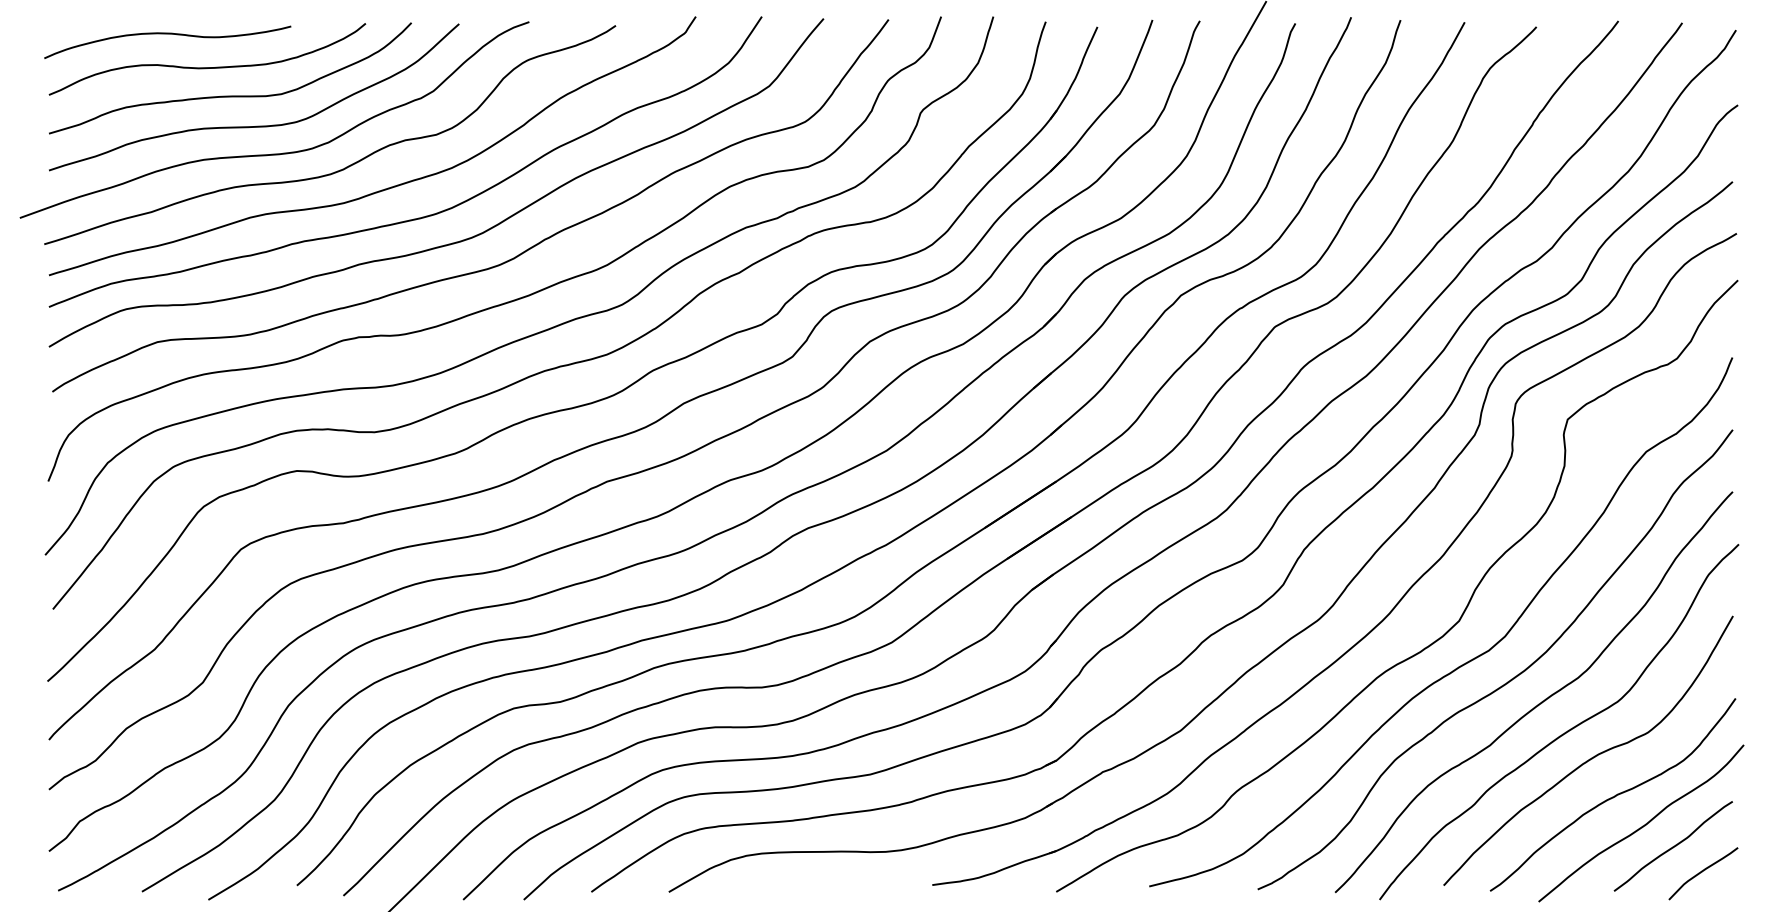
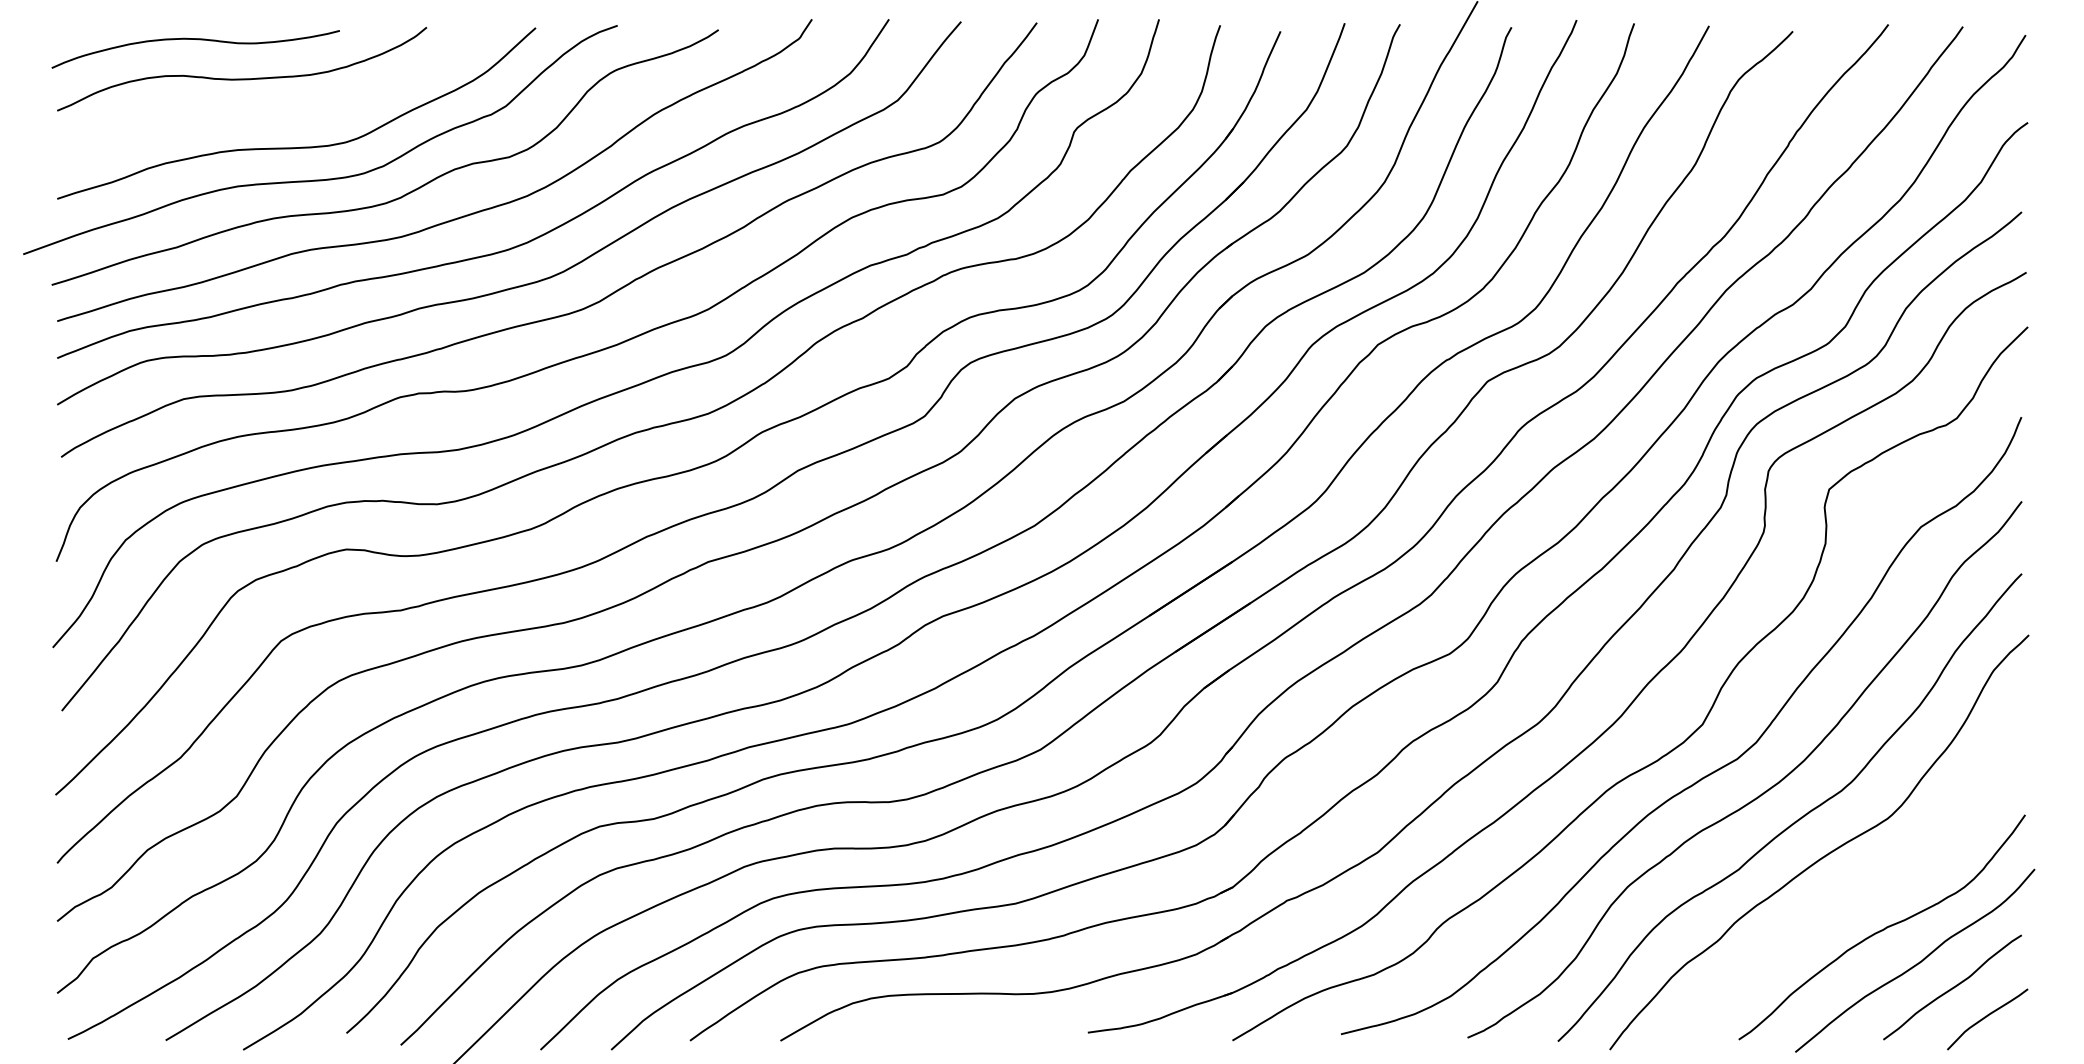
curve: (230, 95) -> (268, 111), removed
curve: (1591, 757) -> (1857, 883), removed

